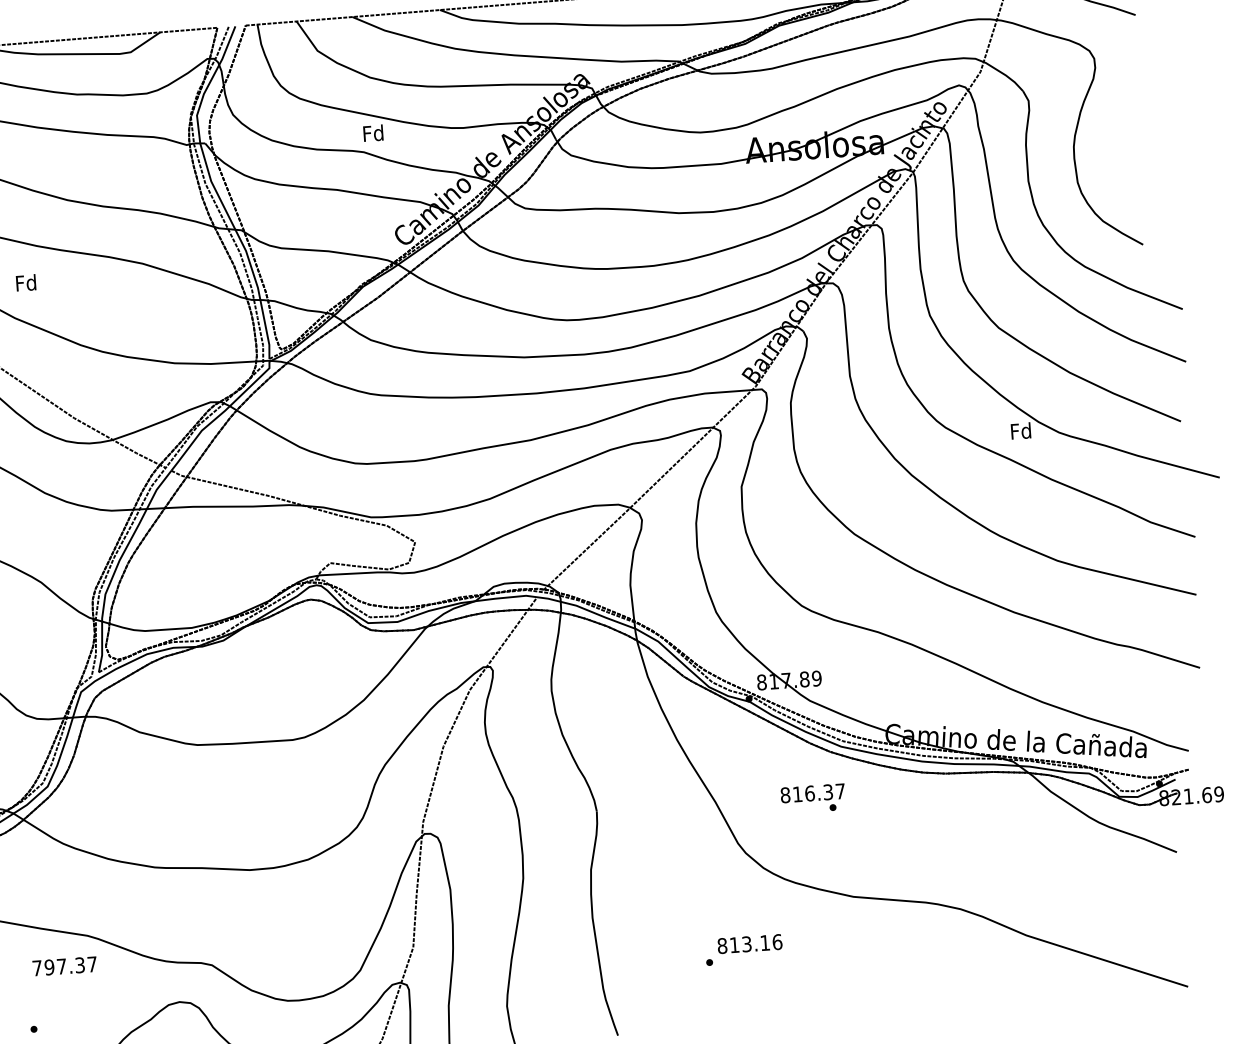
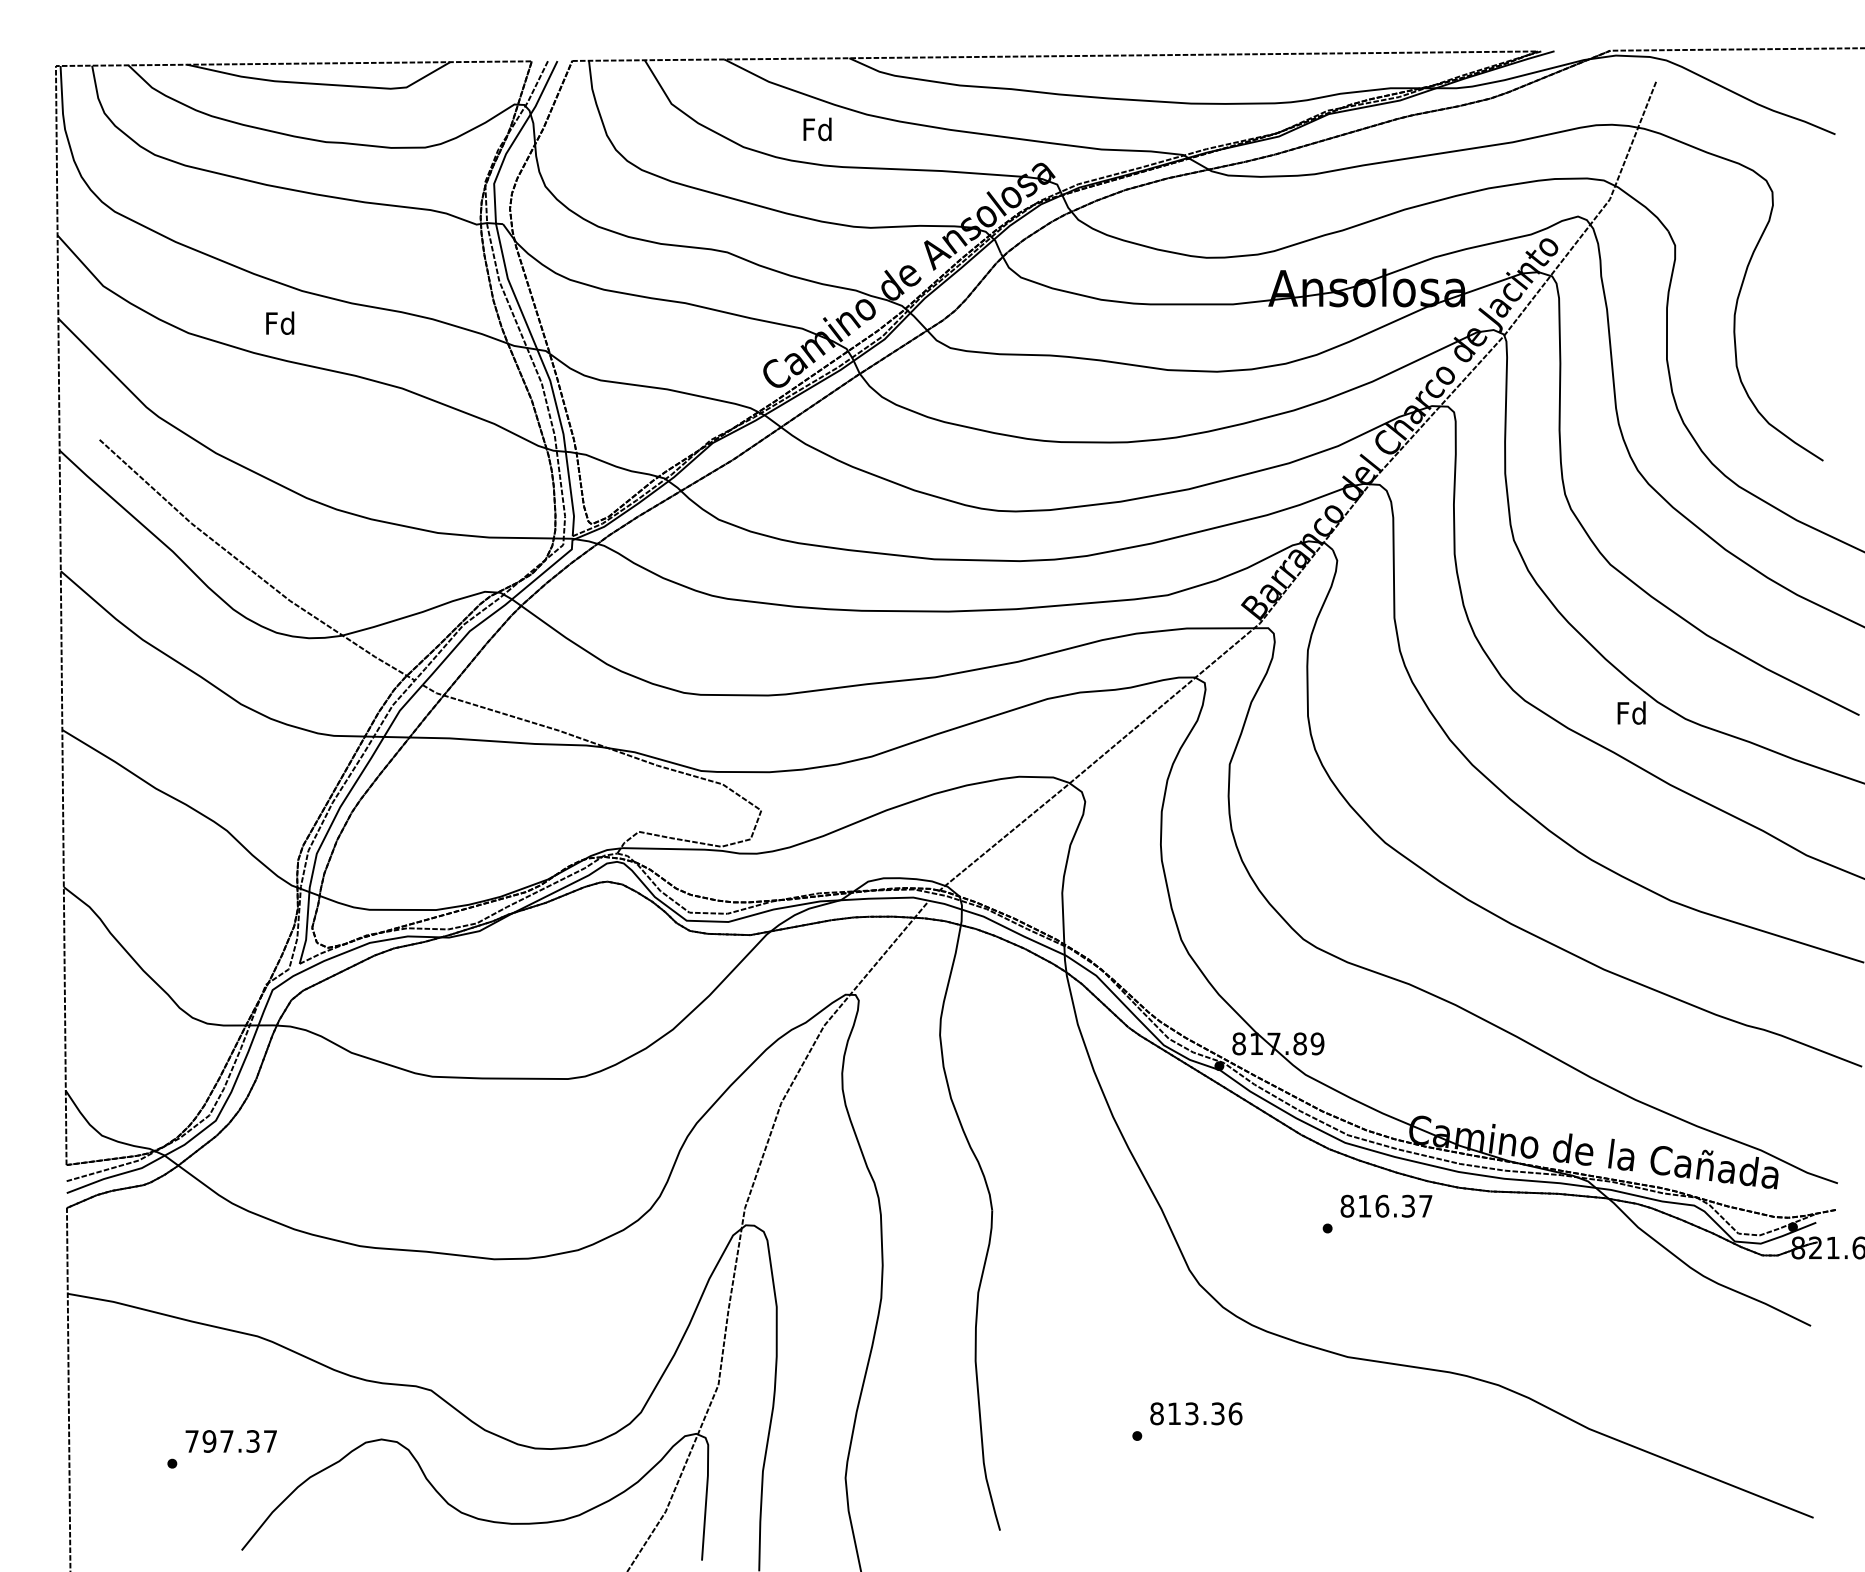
text: (373, 133) -> (817, 129), moved
text: (26, 282) -> (280, 322), moved
text: (812, 792) -> (1386, 1205), moved
text: (764, 942) -> (1217, 1413), 813.16 -> 813.36
text: (64, 966) -> (230, 1441), moved

